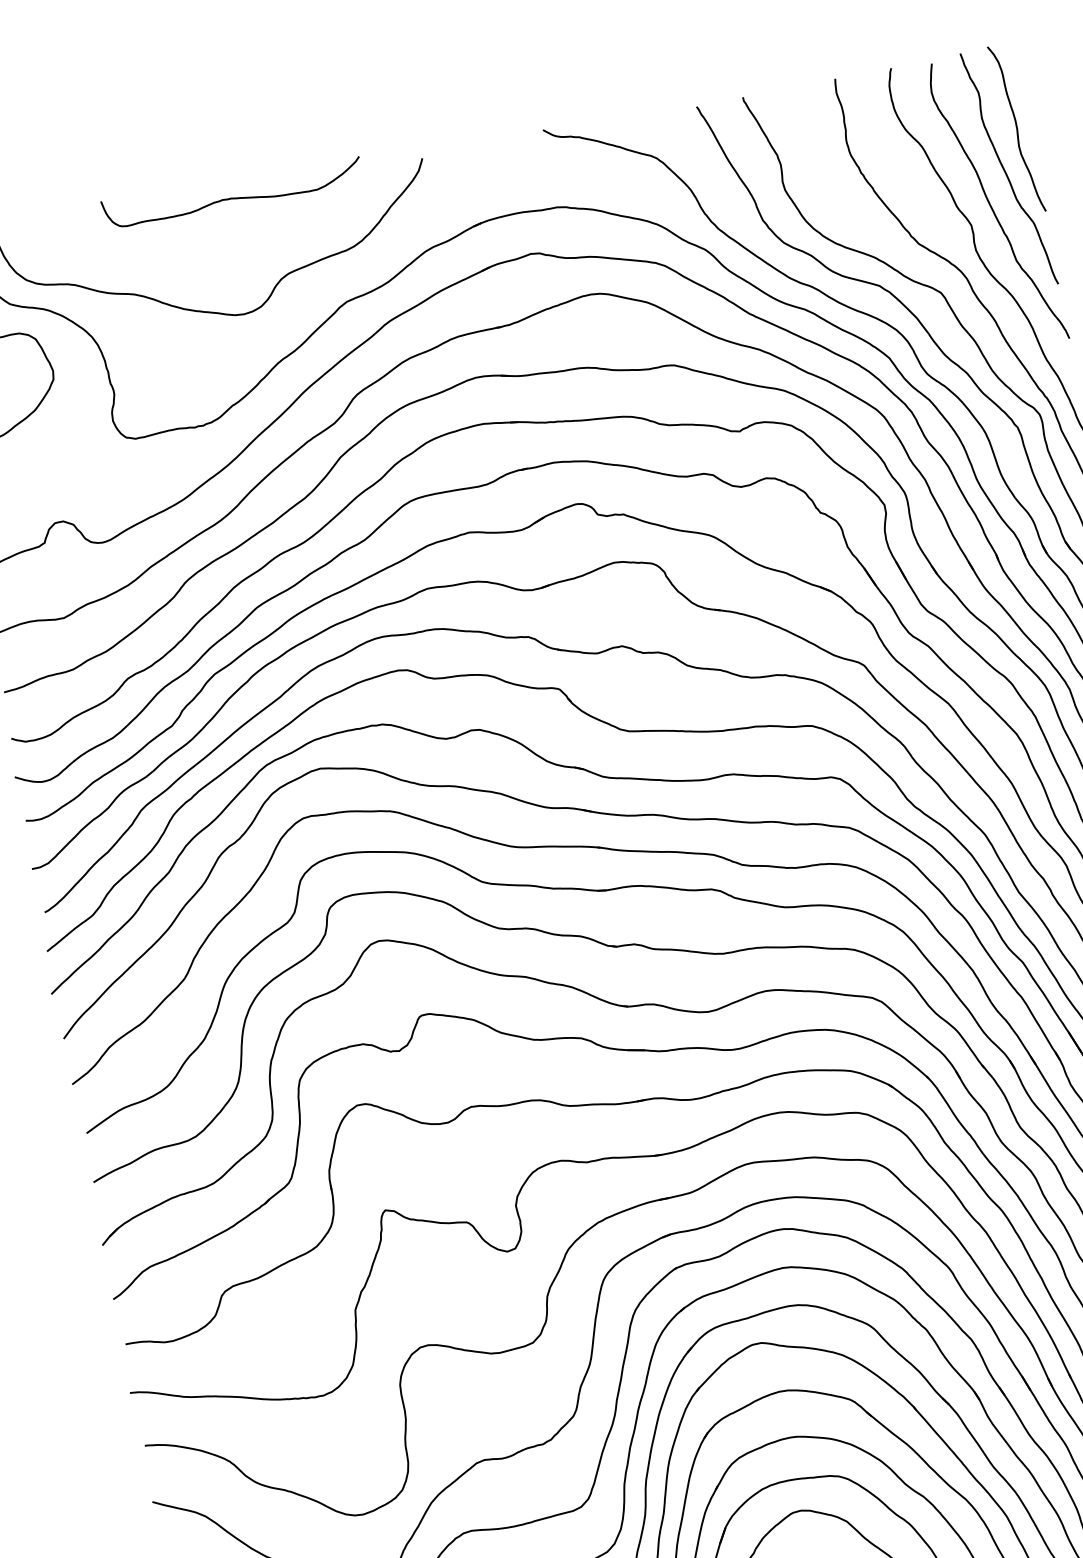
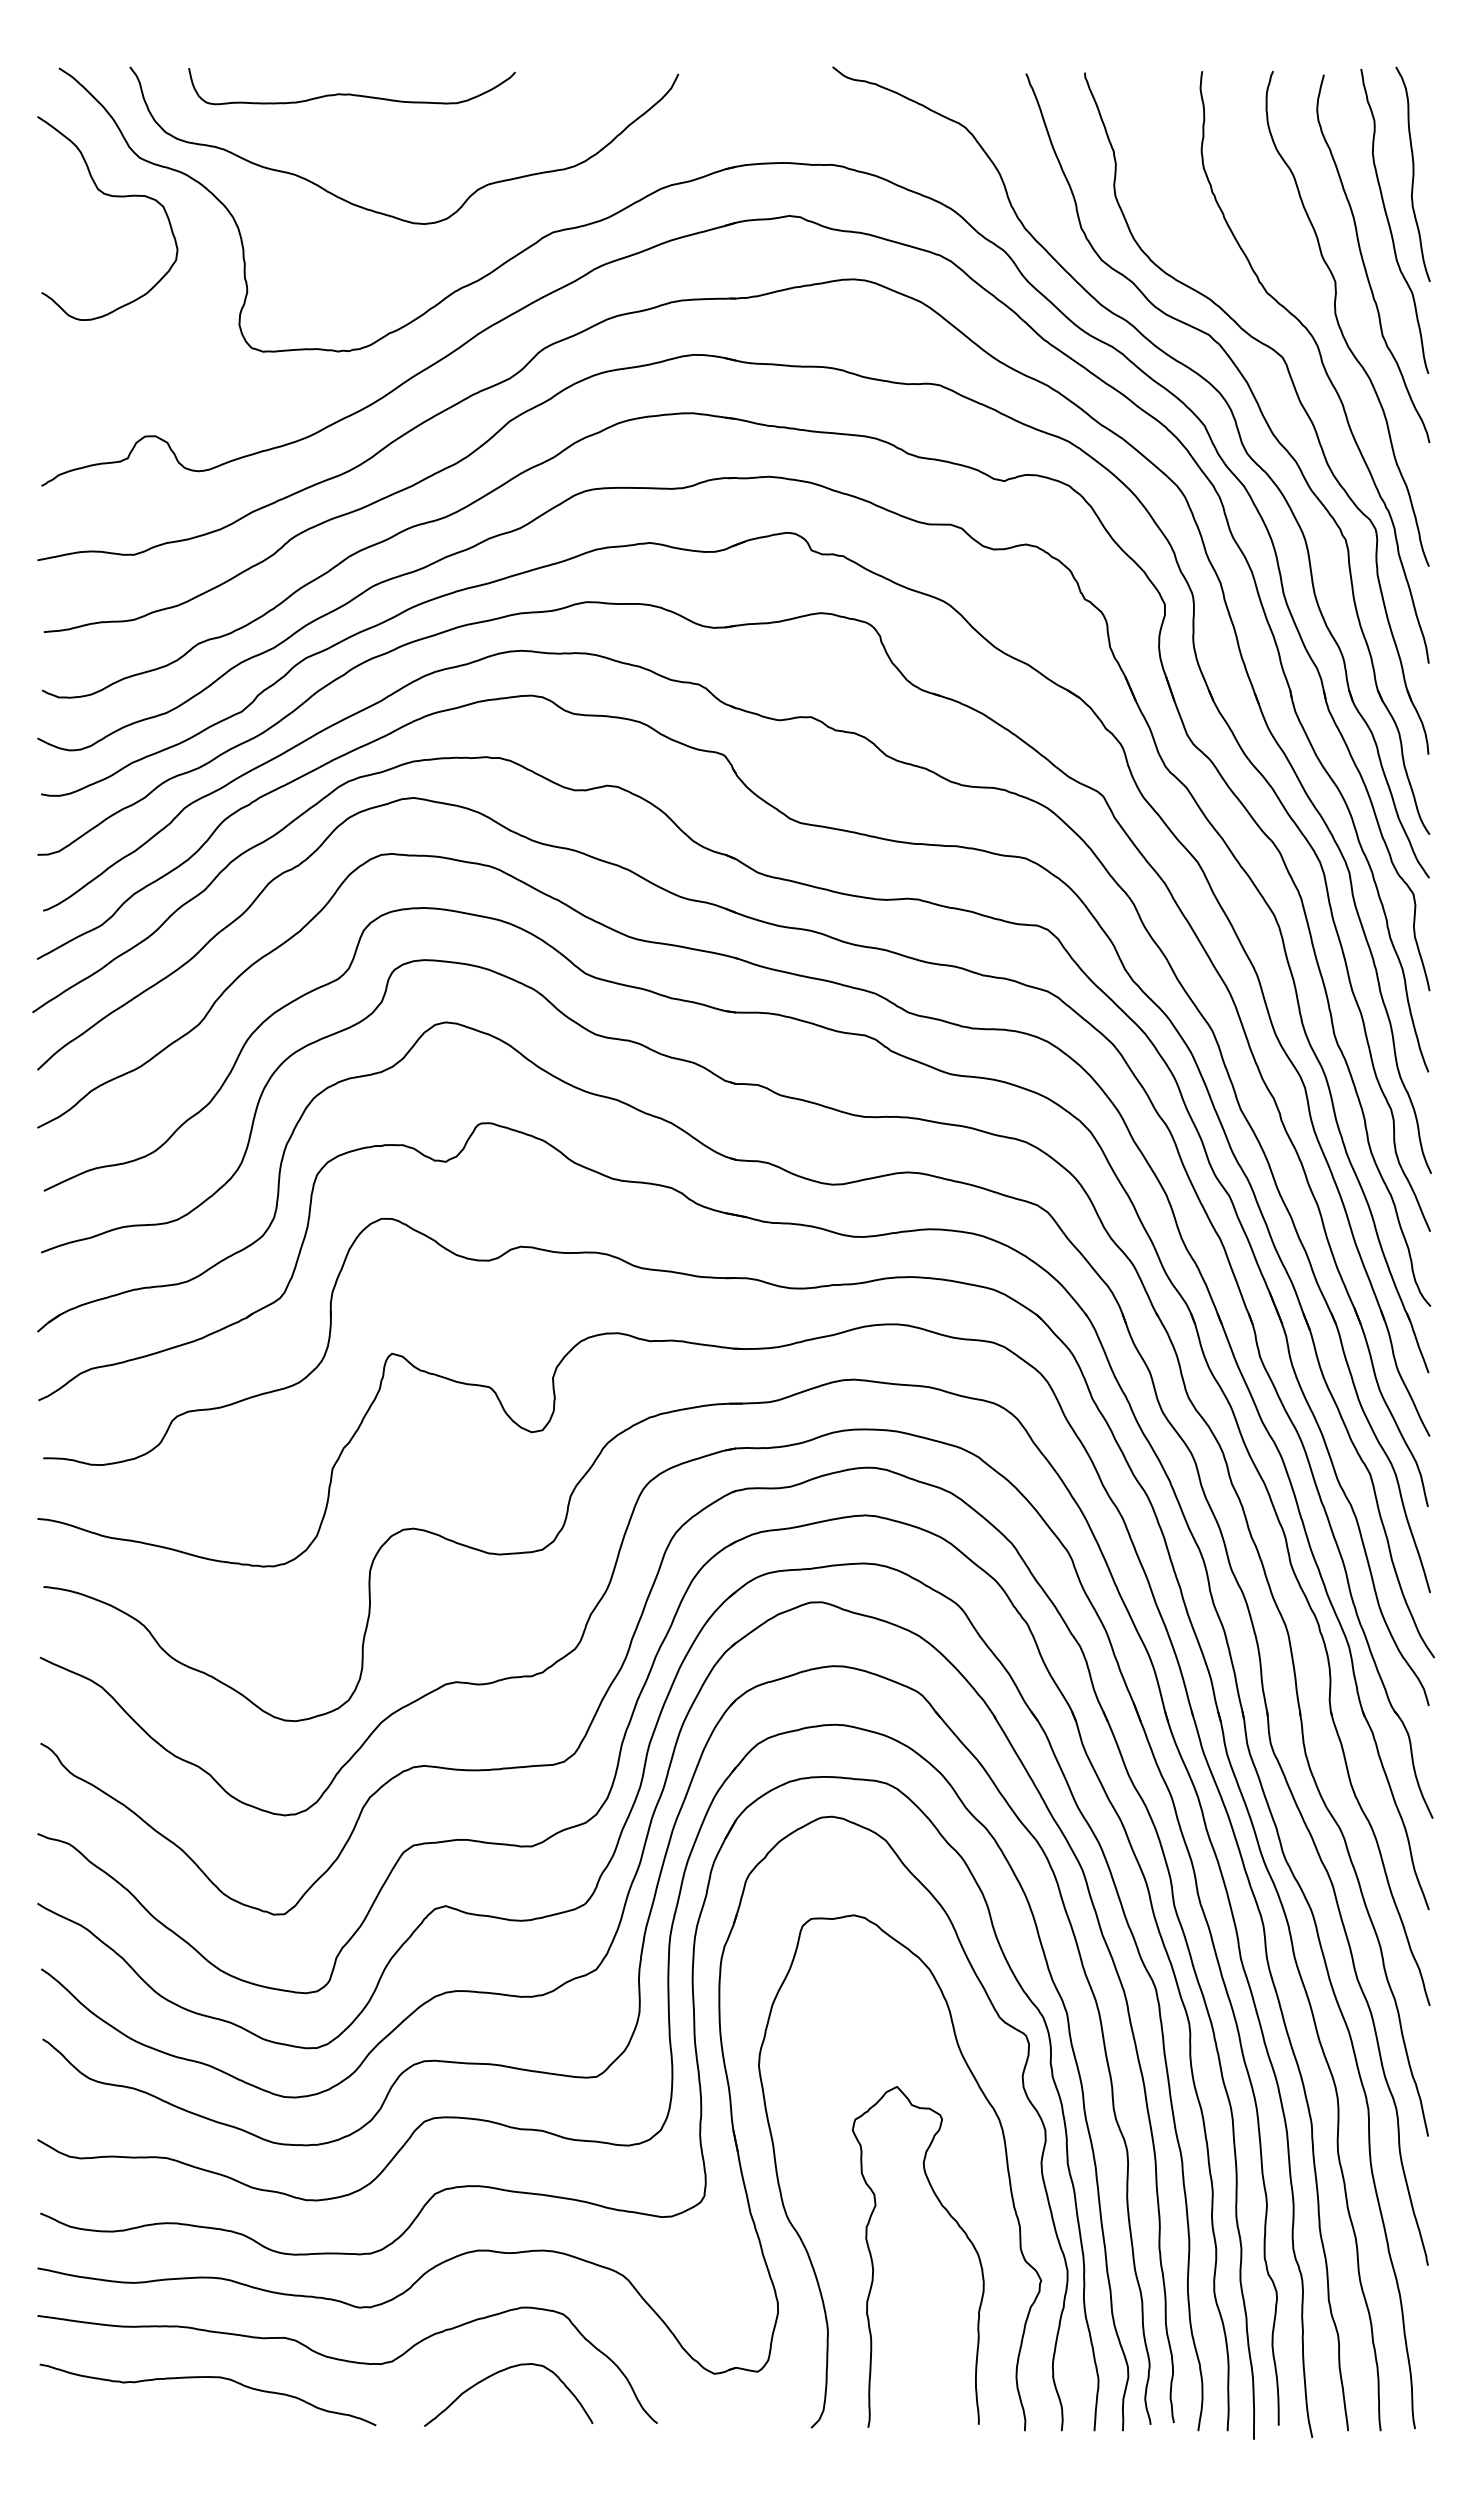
curve: (232, 197) -> (351, 93), moved

